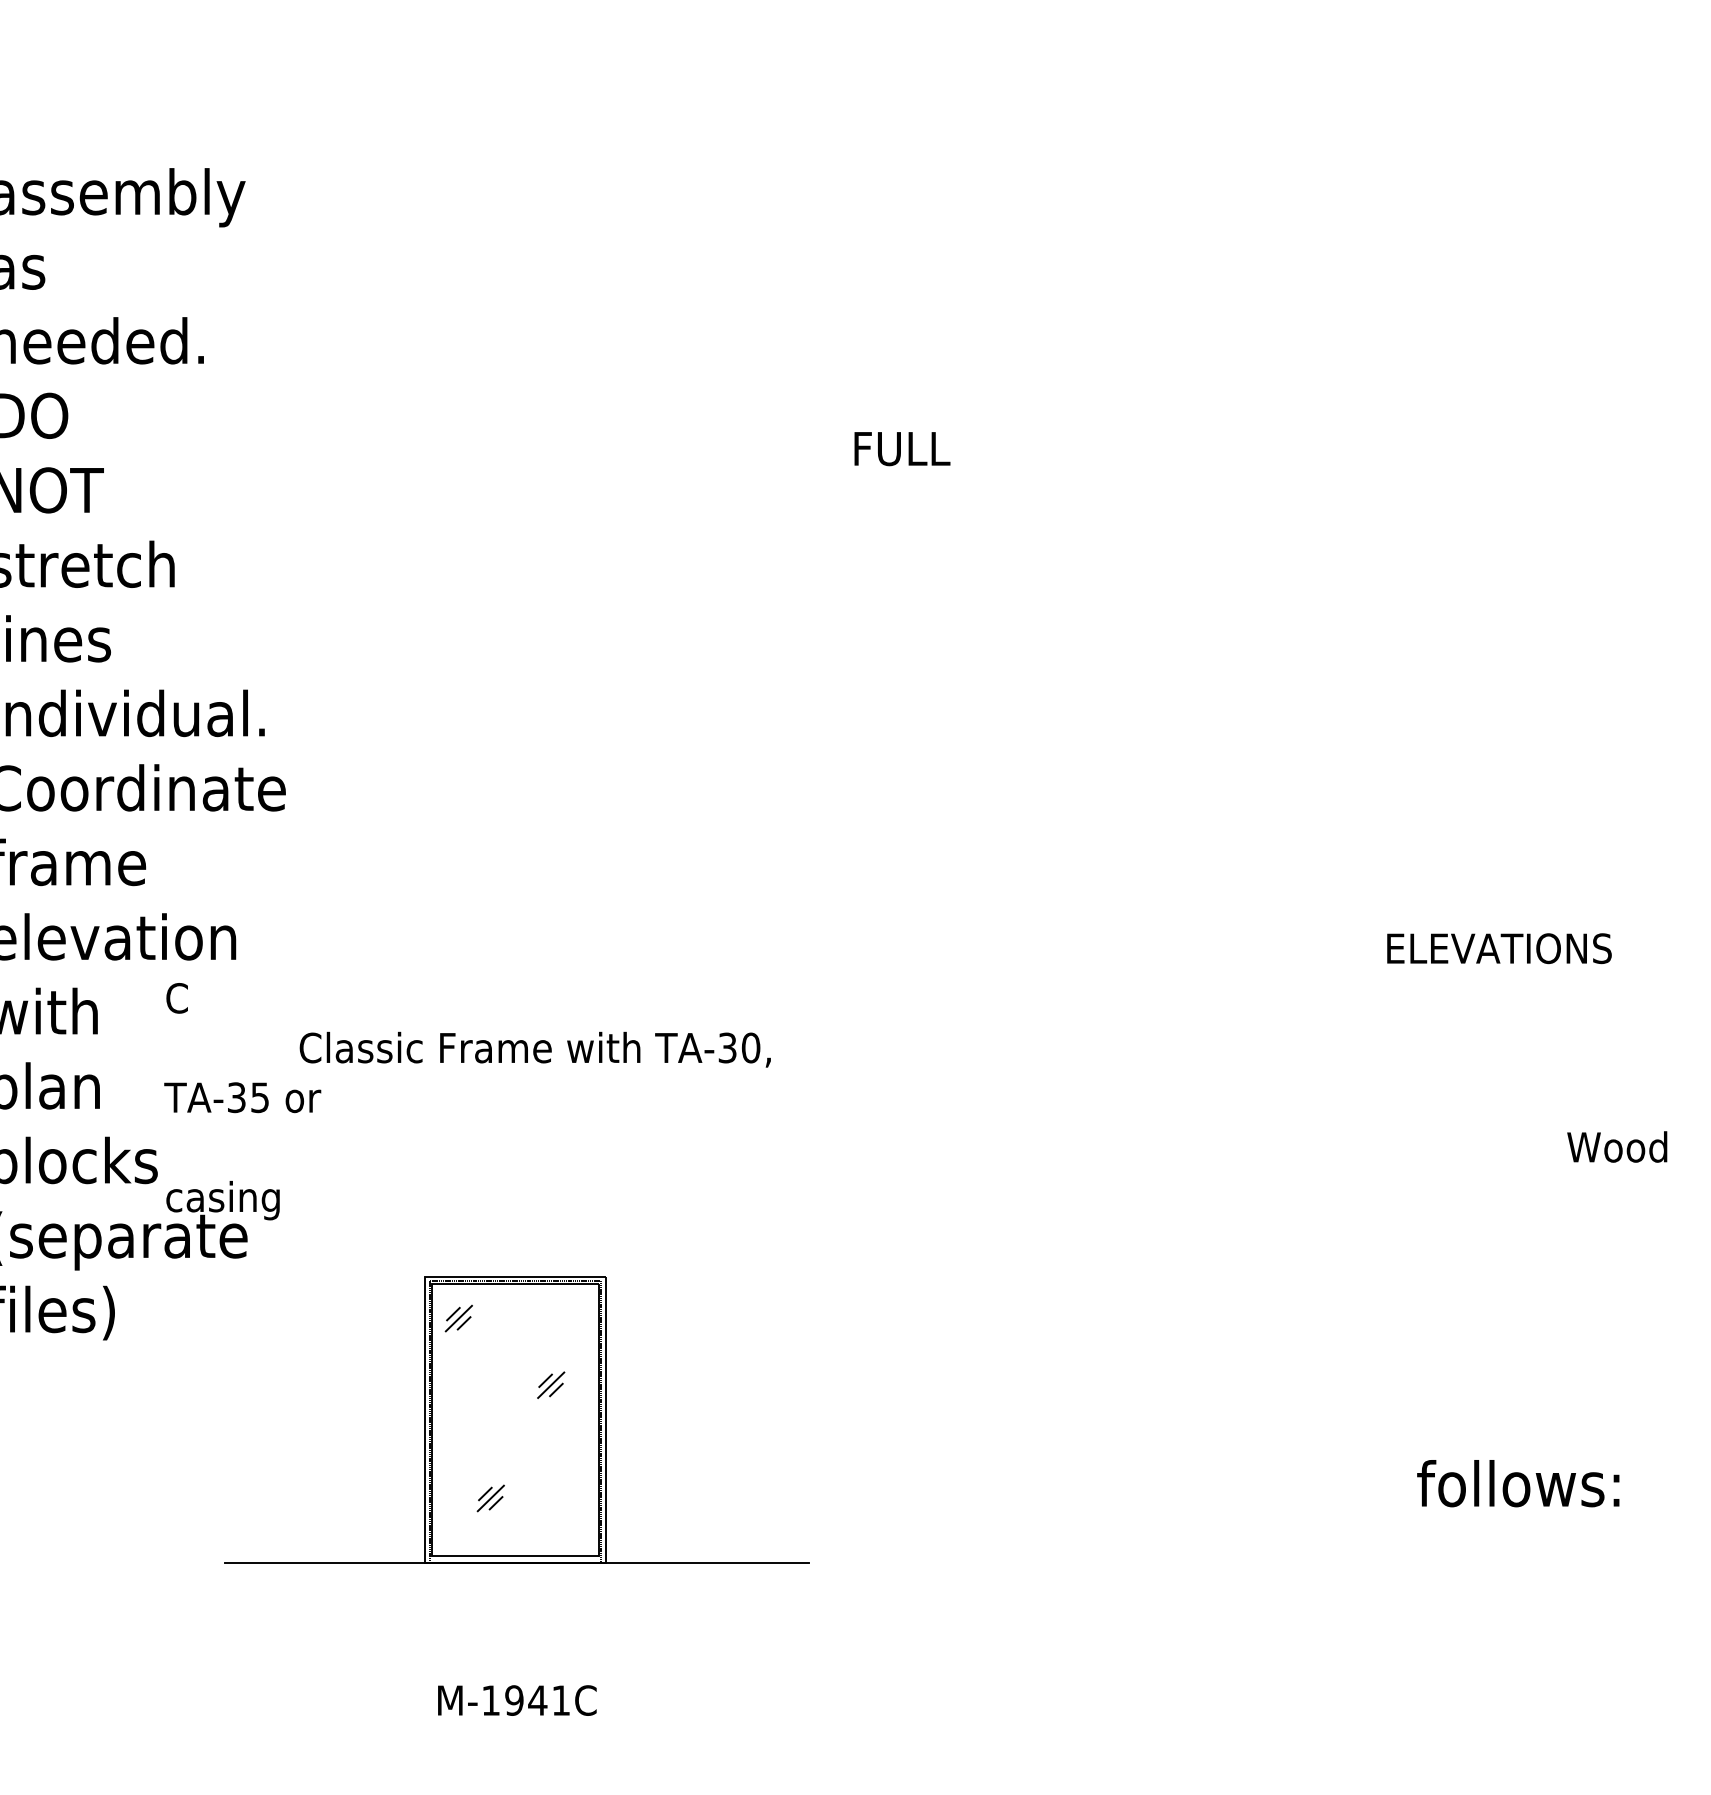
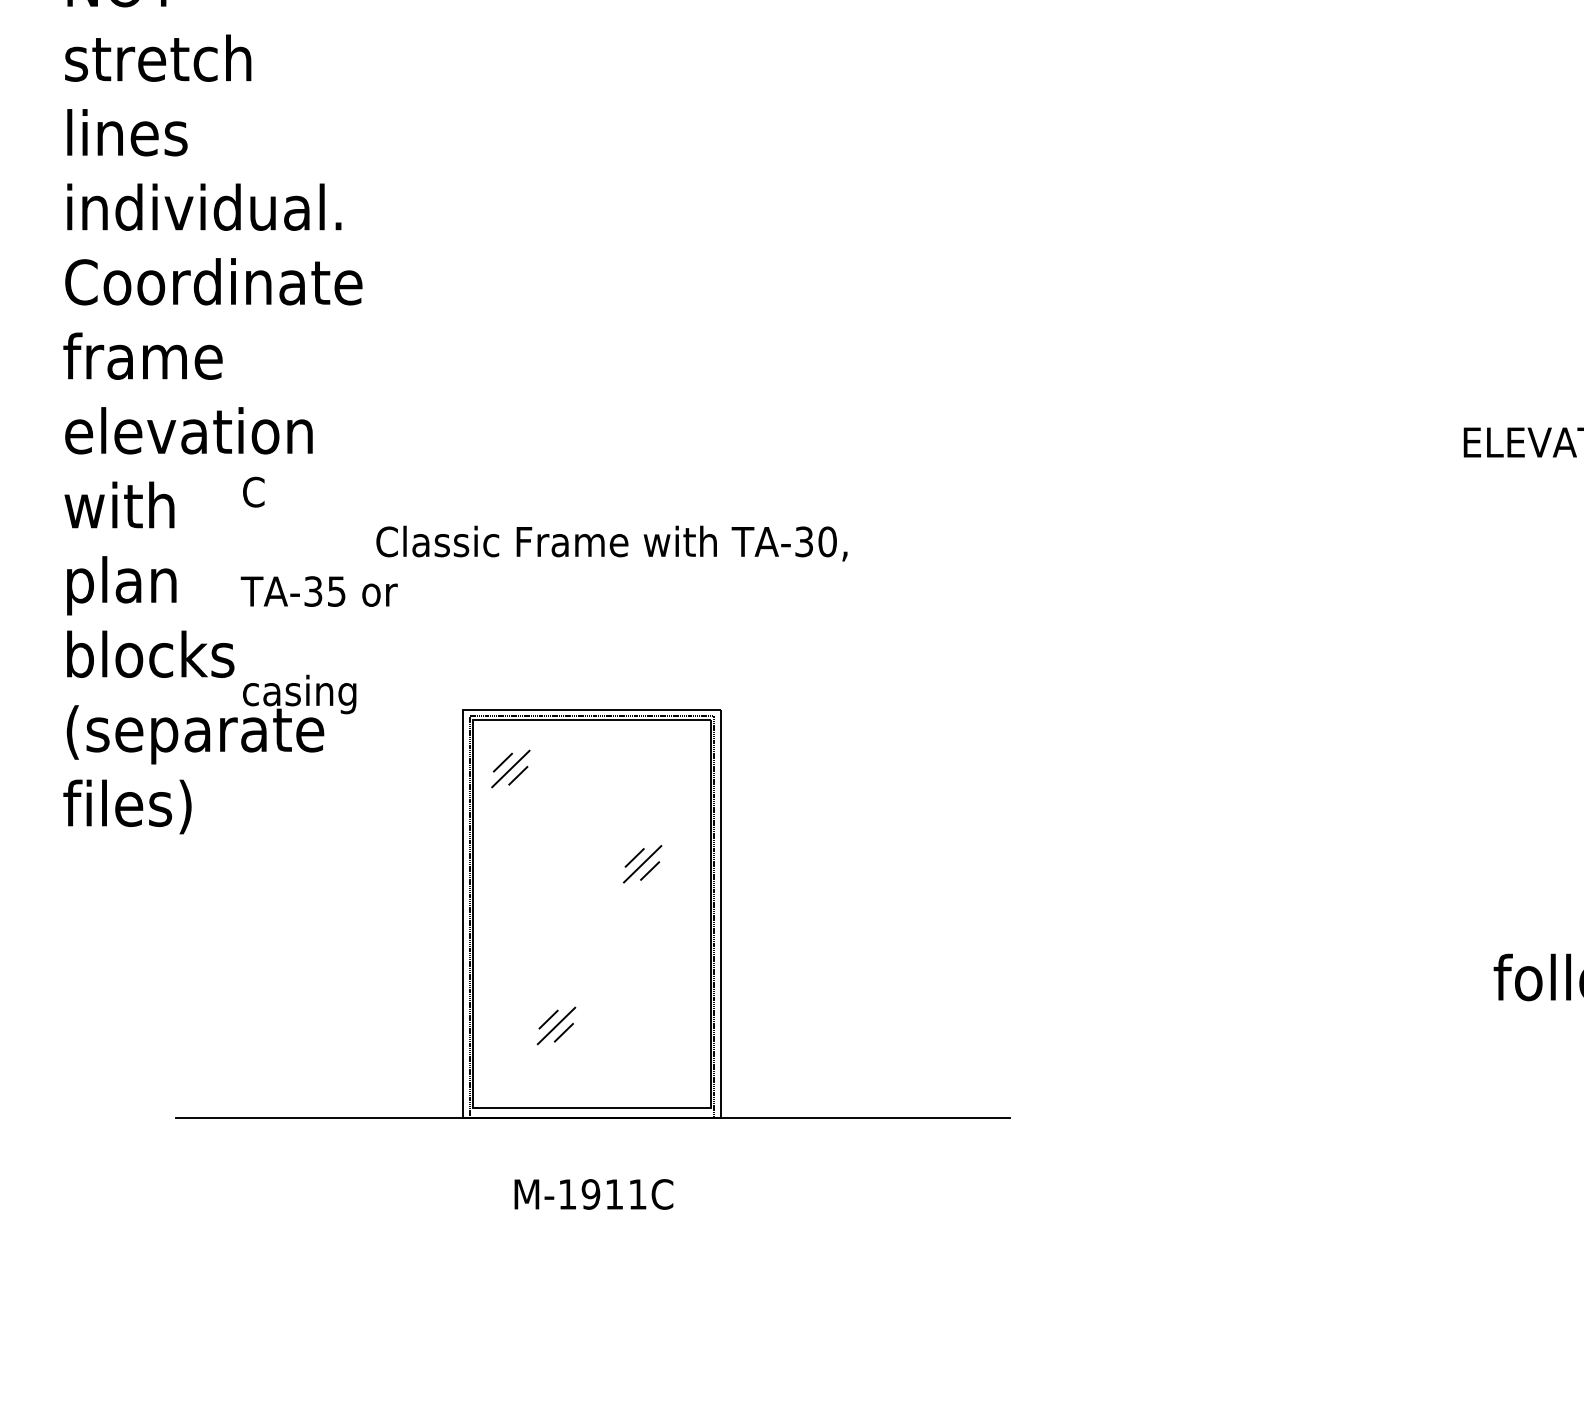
part: (516, 1419) -> (593, 913), size x1.43
text: (537, 1700) -> (614, 1194), M-1941C -> M-1911C

